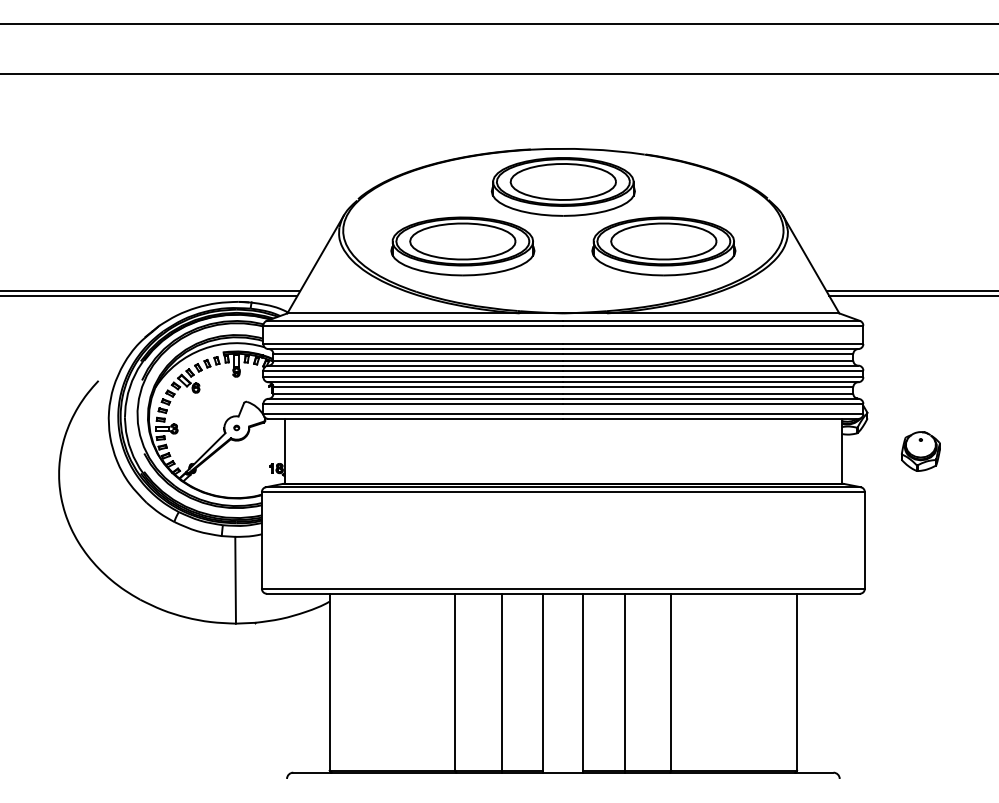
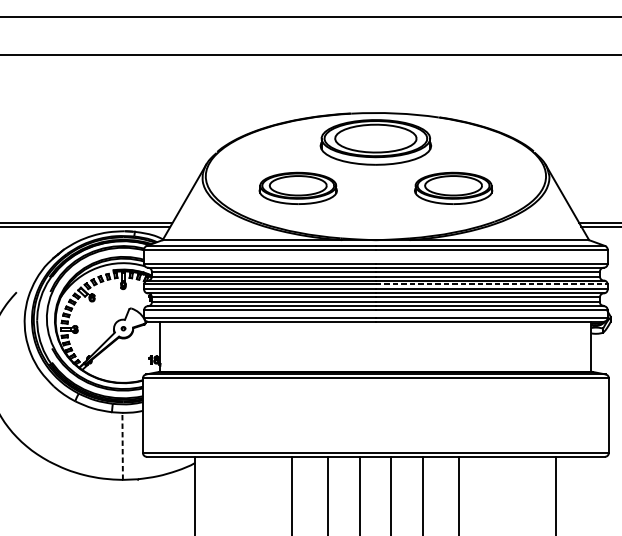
part: (462, 246) -> (297, 188), size x0.7
part: (663, 246) -> (453, 188), size x0.7
line: (713, 370) -> (491, 284), solid -> dashed
line: (235, 579) -> (122, 445), solid -> dashed

